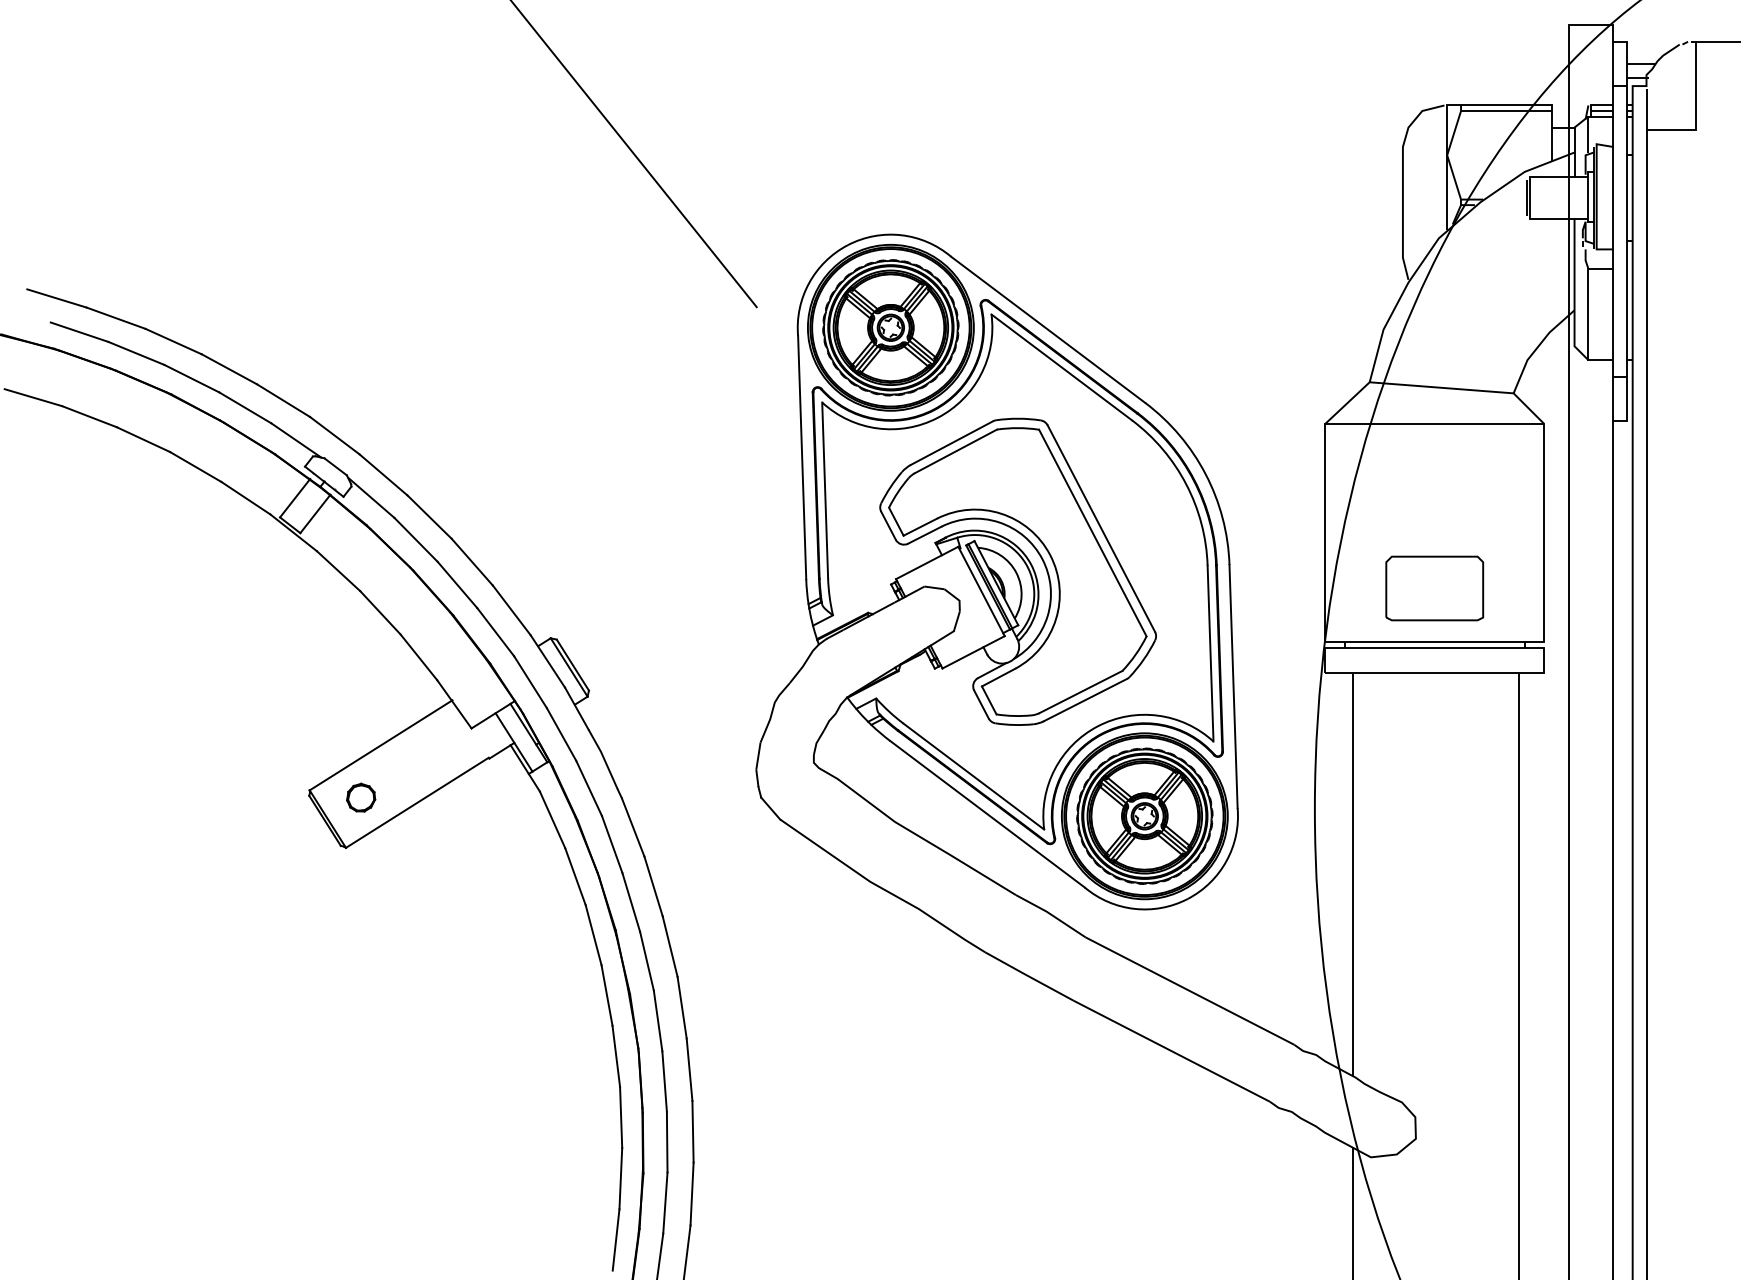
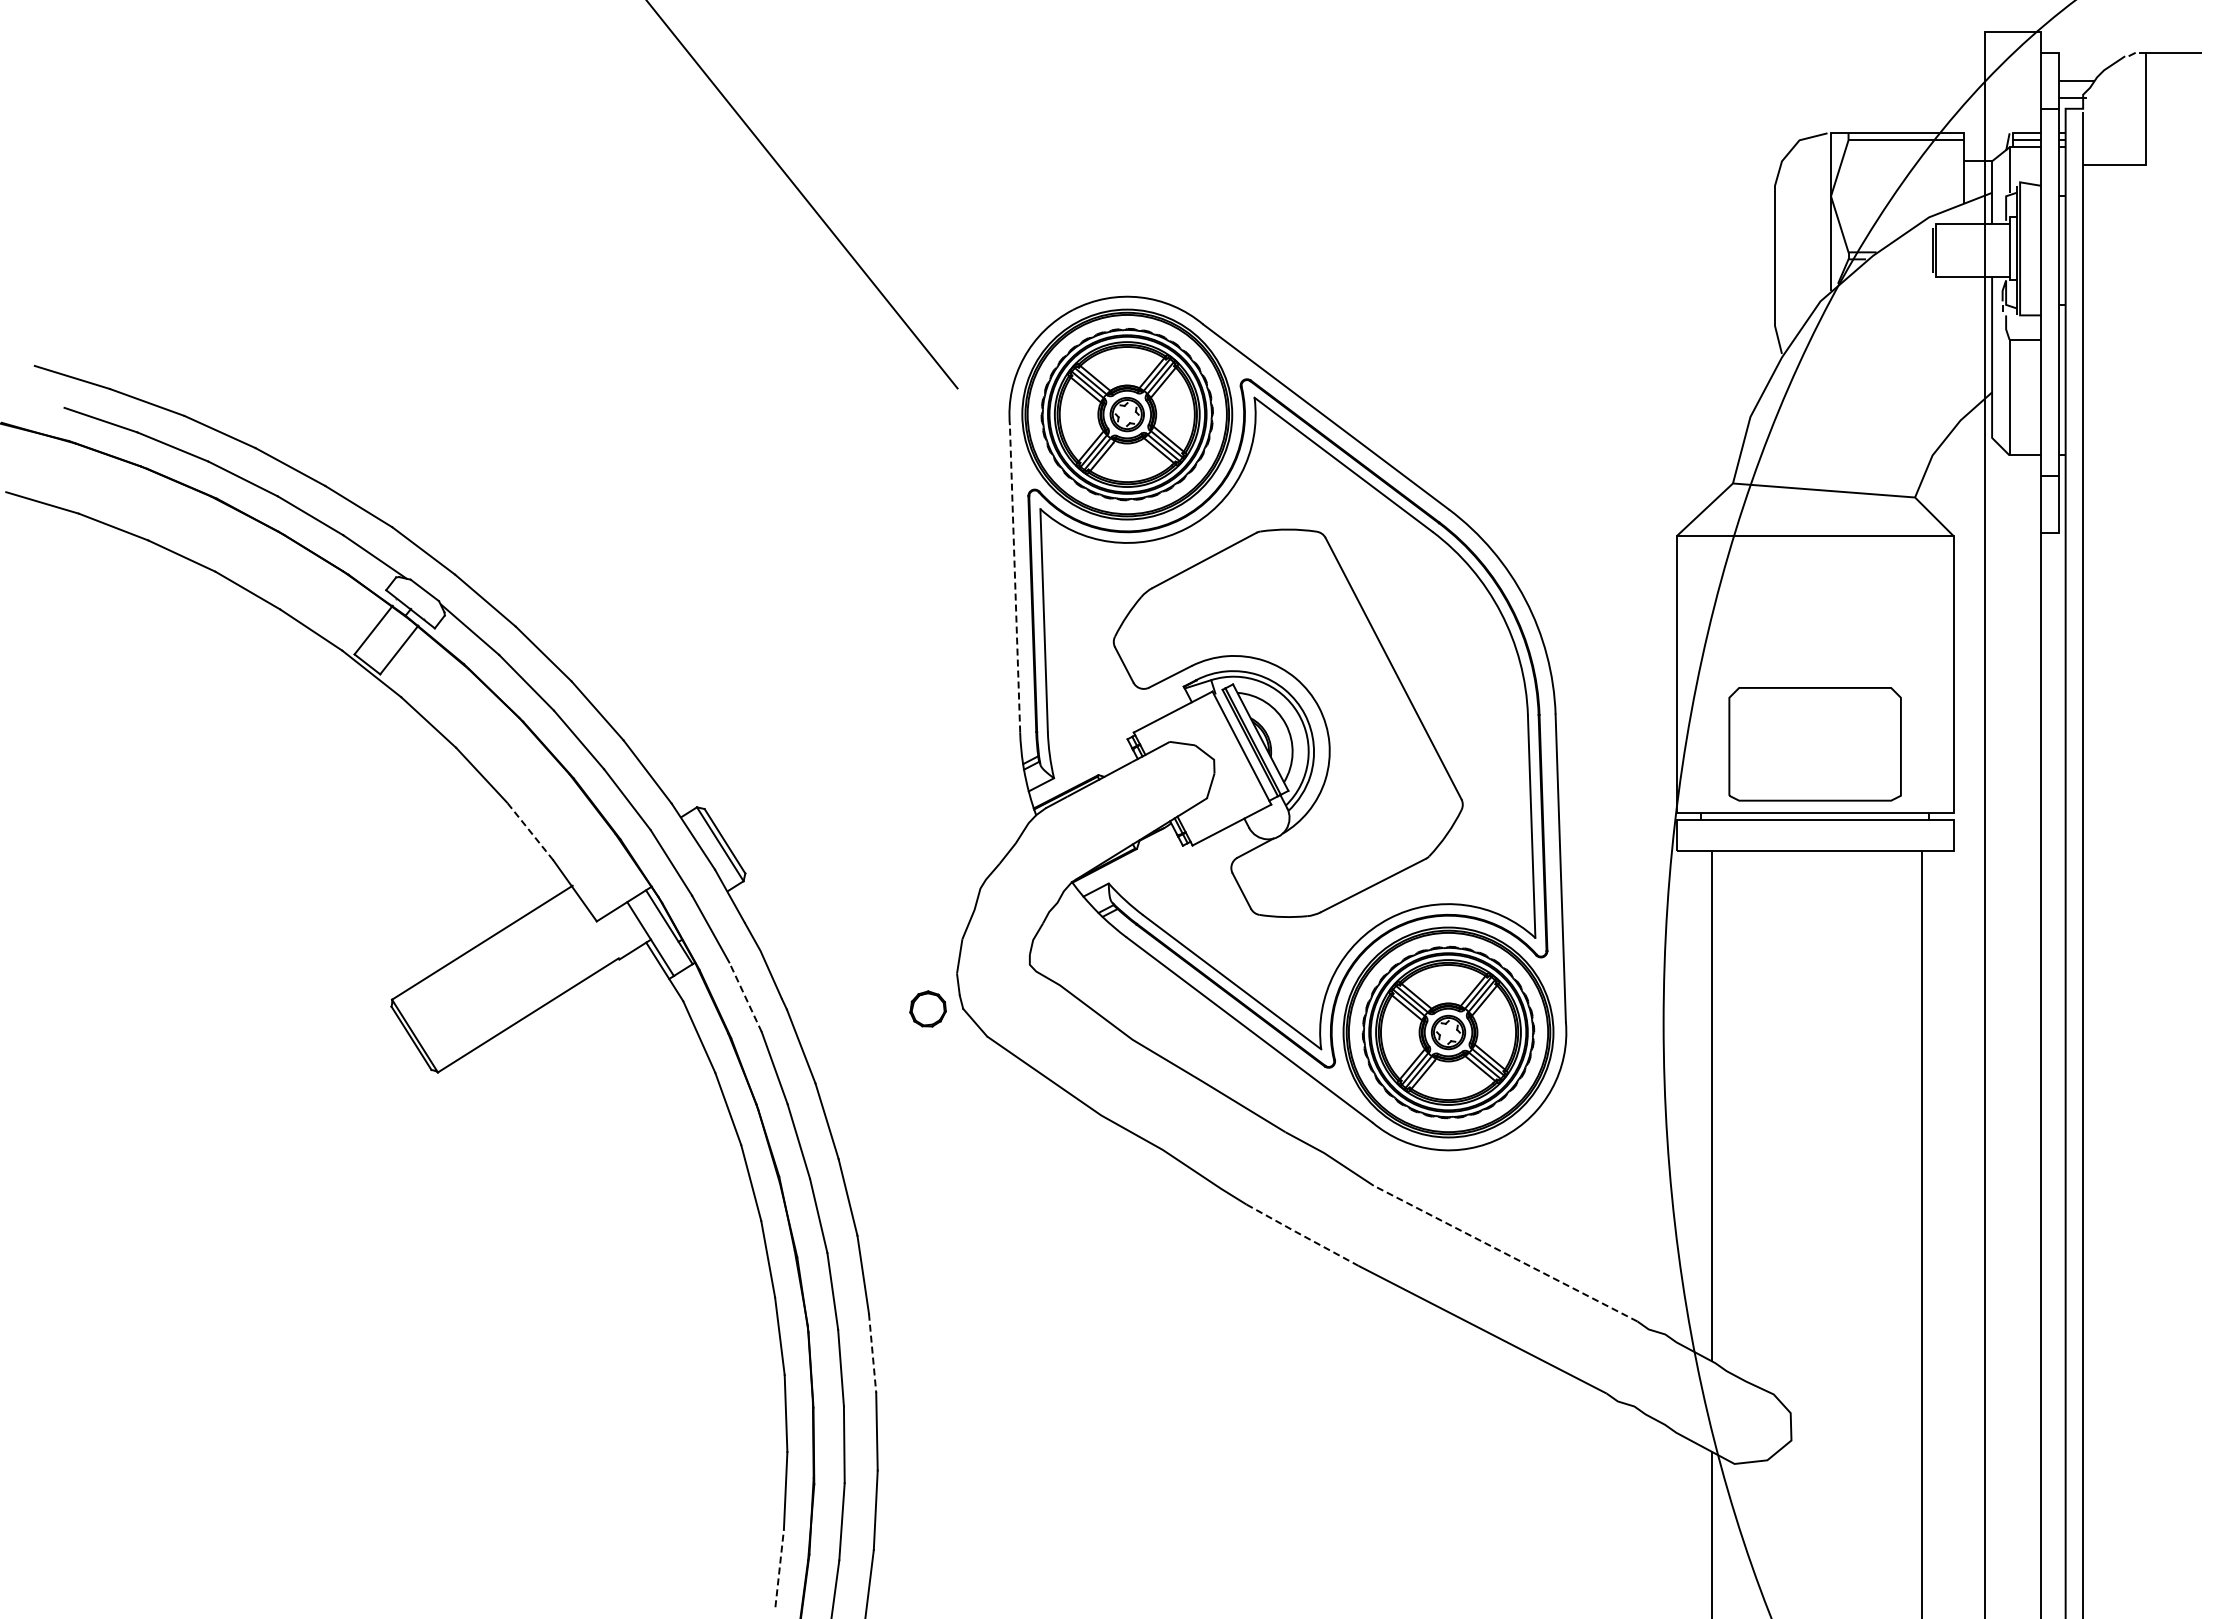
line: (802, 457) -> (1015, 578), solid -> dashed
part: (1048, 553) -> (1326, 700), removed
part: (1434, 588) -> (1815, 744), size x1.4
line: (419, 657) -> (530, 831), solid -> dashed
line: (589, 787) -> (745, 996), solid -> dashed
part: (360, 797) -> (927, 1008), moved
line: (1029, 976) -> (1302, 1235), solid -> dashed
line: (1189, 990) -> (1505, 1253), solid -> dashed
line: (689, 1070) -> (872, 1353), solid -> dashed
line: (615, 1239) -> (779, 1568), solid -> dashed

